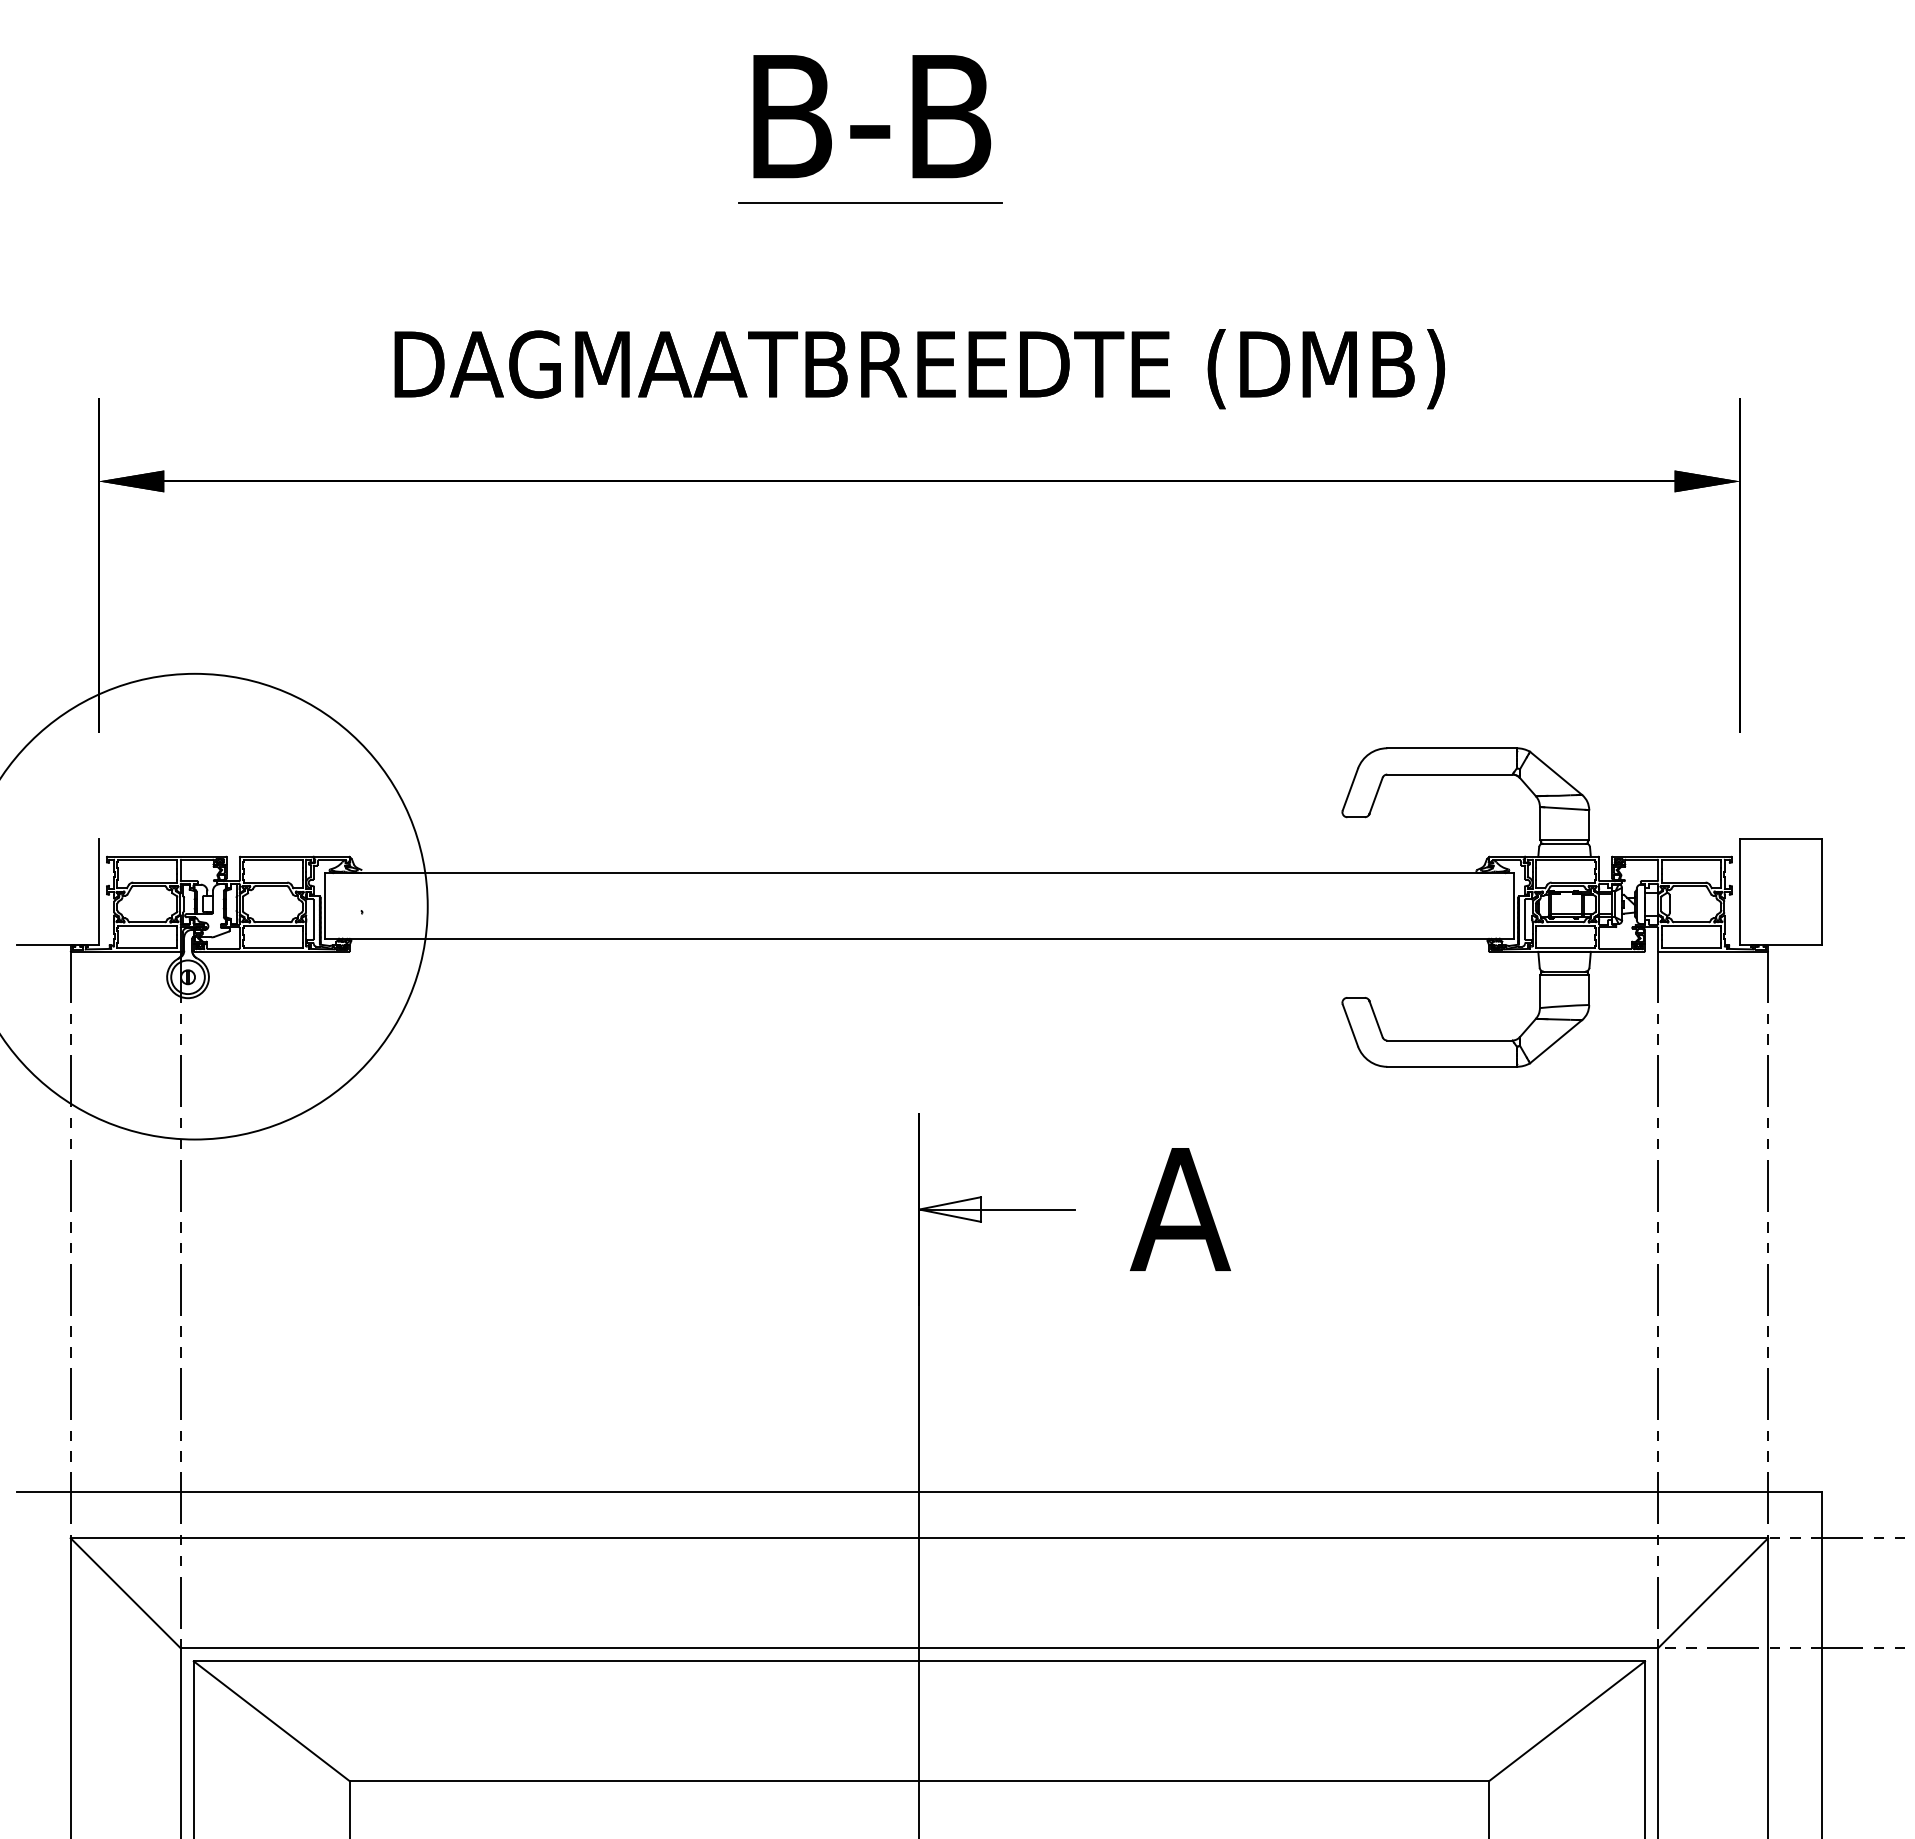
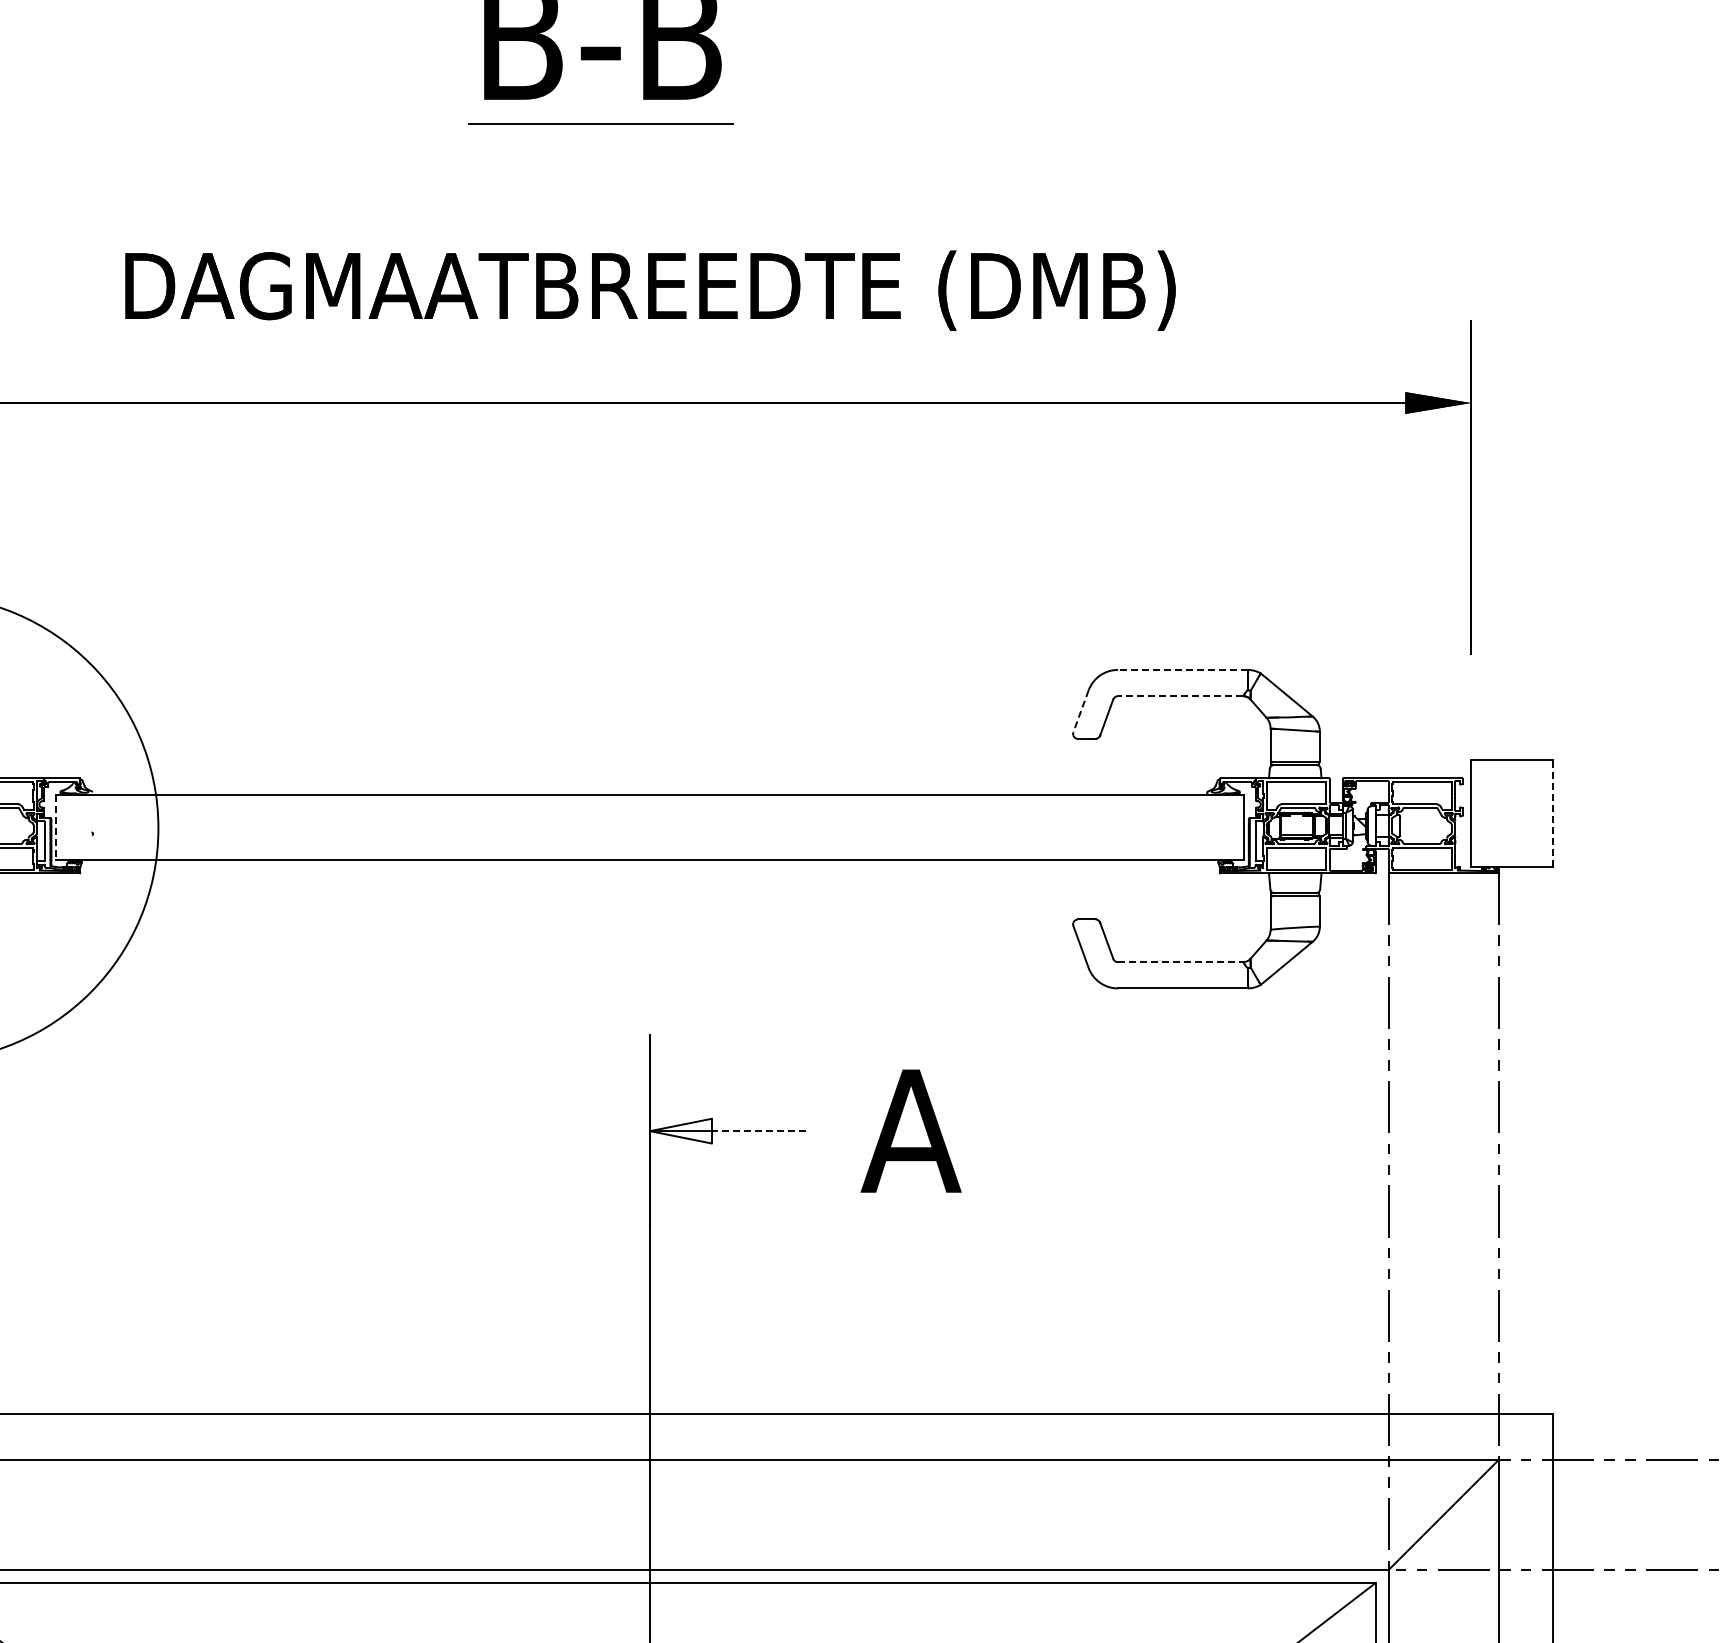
line: (1452, 748) -> (1183, 670), solid -> dashed
line: (1449, 774) -> (1180, 696), solid -> dashed
line: (1350, 790) -> (1081, 712), solid -> dashed
line: (1822, 891) -> (1553, 813), solid -> dashed
line: (325, 905) -> (56, 827), solid -> dashed
line: (1449, 1040) -> (1180, 962), solid -> dashed
line: (1027, 1209) -> (758, 1131), solid -> dashed

